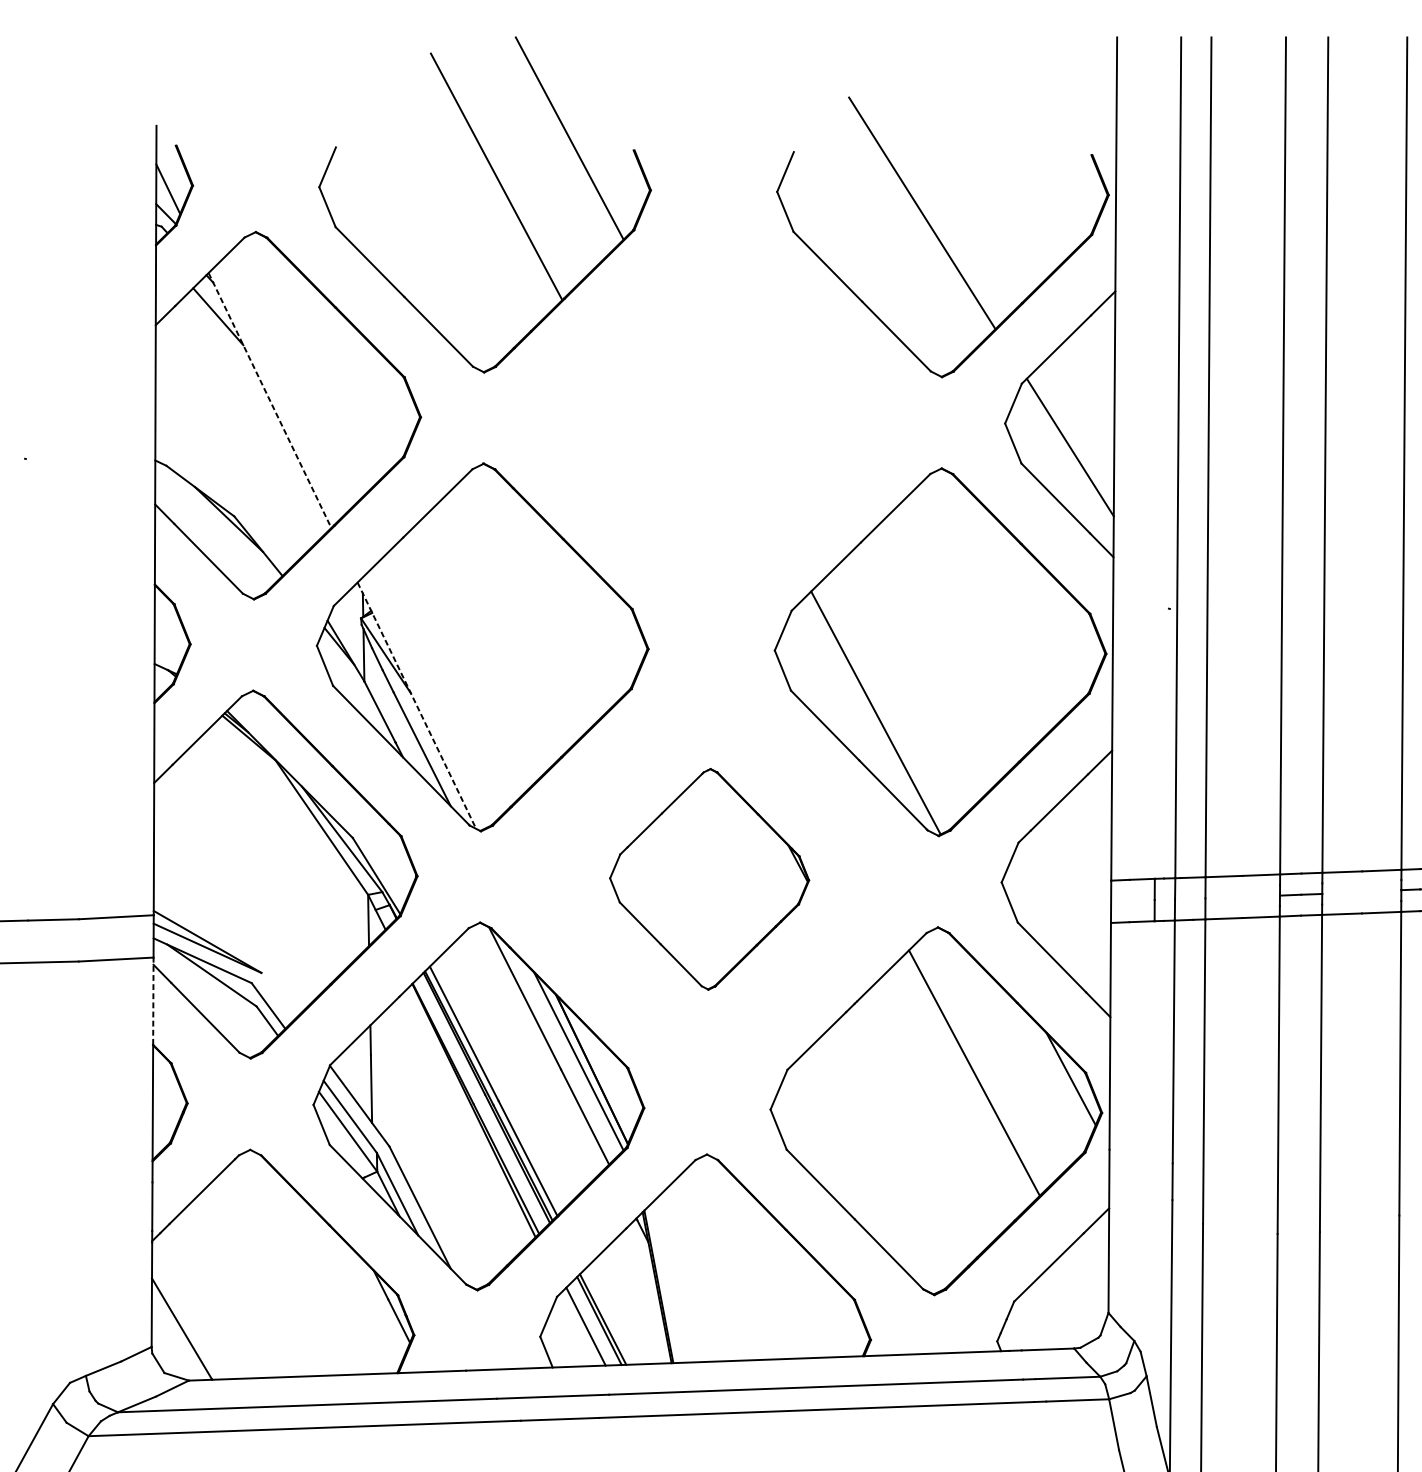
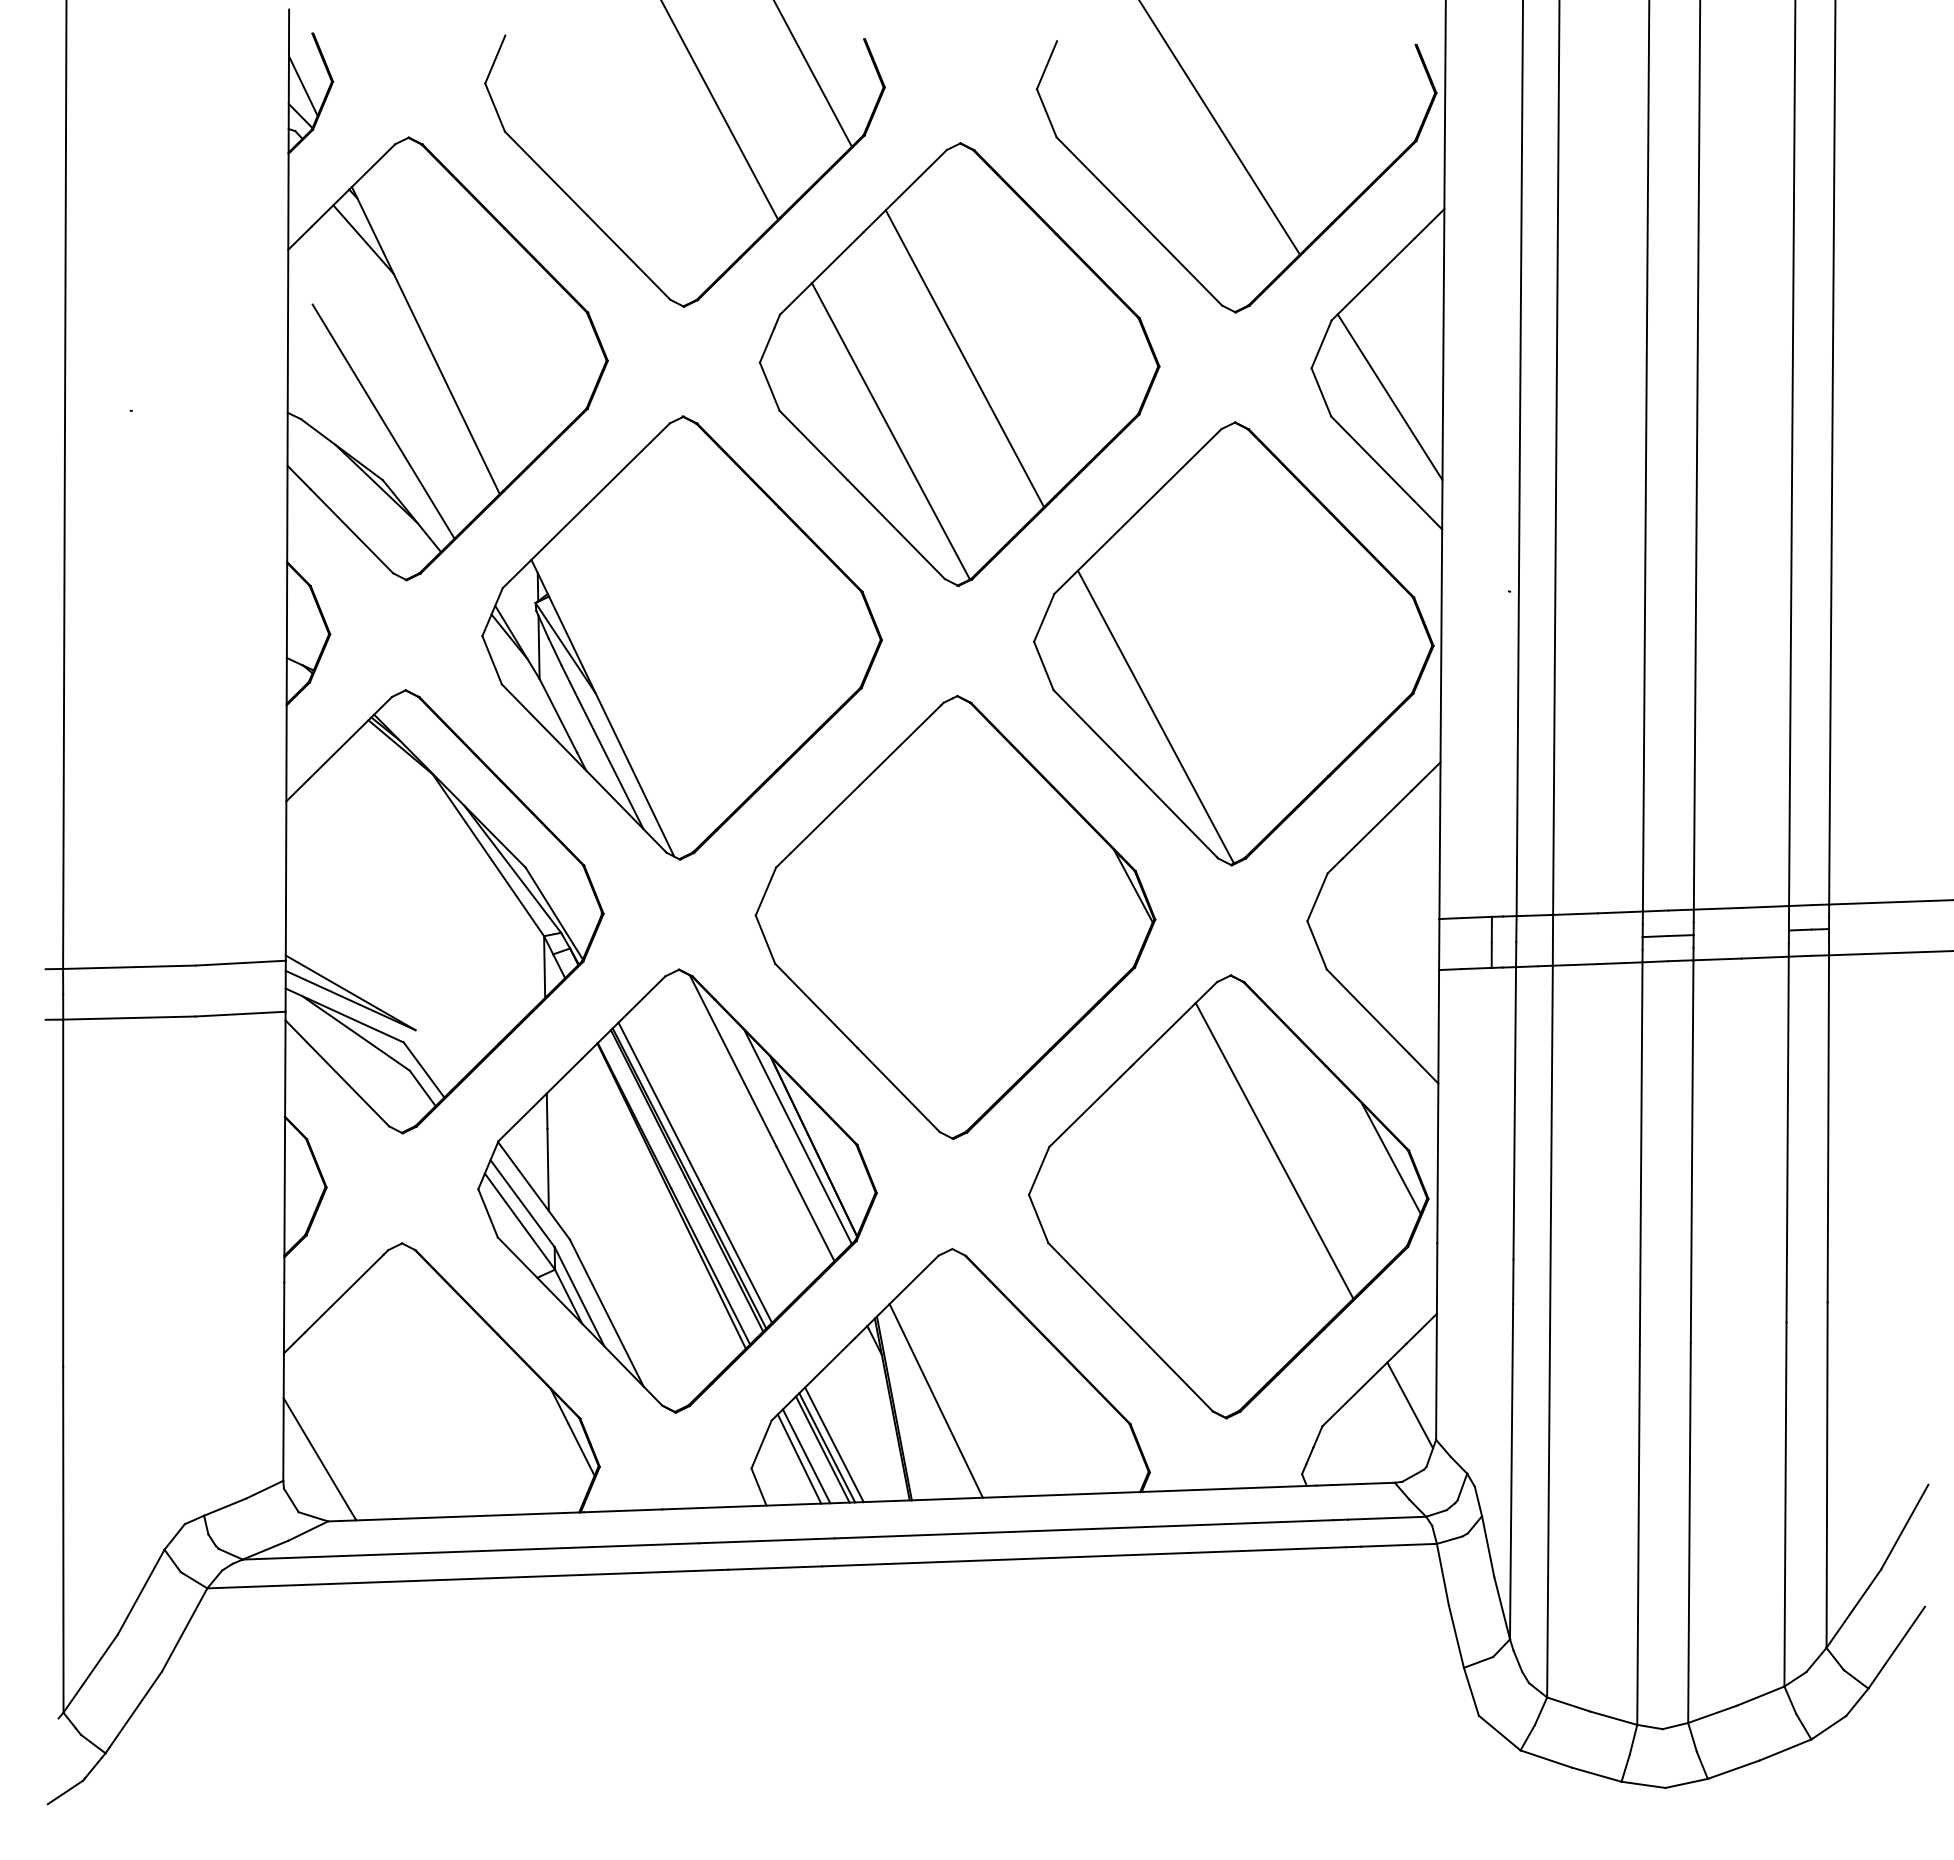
line: (270, 401) -> (426, 341), dashed -> solid
part: (712, 420) -> (959, 364), added
line: (234, 467) -> (383, 421), added
line: (416, 705) -> (602, 708), dashed -> solid
part: (709, 879) -> (955, 917), size x1.67
line: (153, 1001) -> (285, 1064), dashed -> solid
line: (692, 1280) -> (935, 1400), added
line: (1087, 1284) -> (1410, 1405), added
line: (609, 1316) -> (834, 1444), added
line: (580, 1328) -> (799, 1458), added

